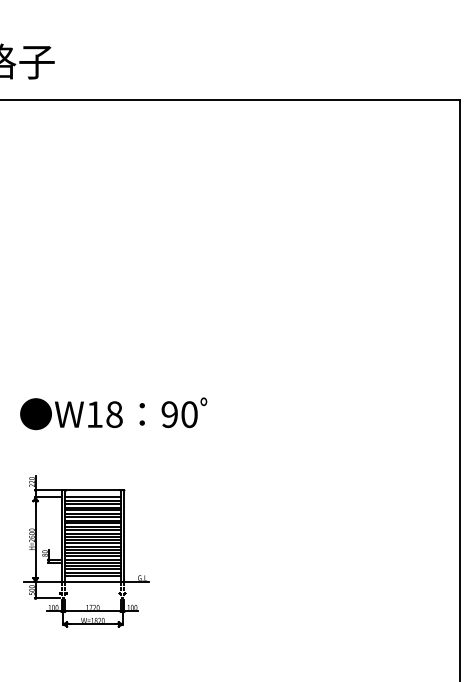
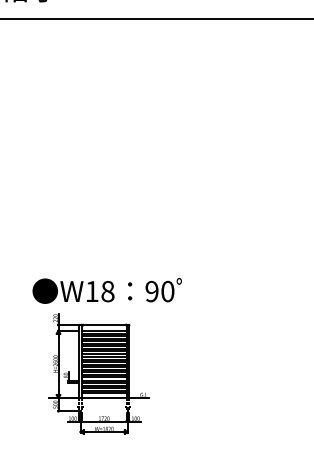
text: (113, 413) -> (107, 290), moved
part: (86, 551) -> (99, 373), moved

